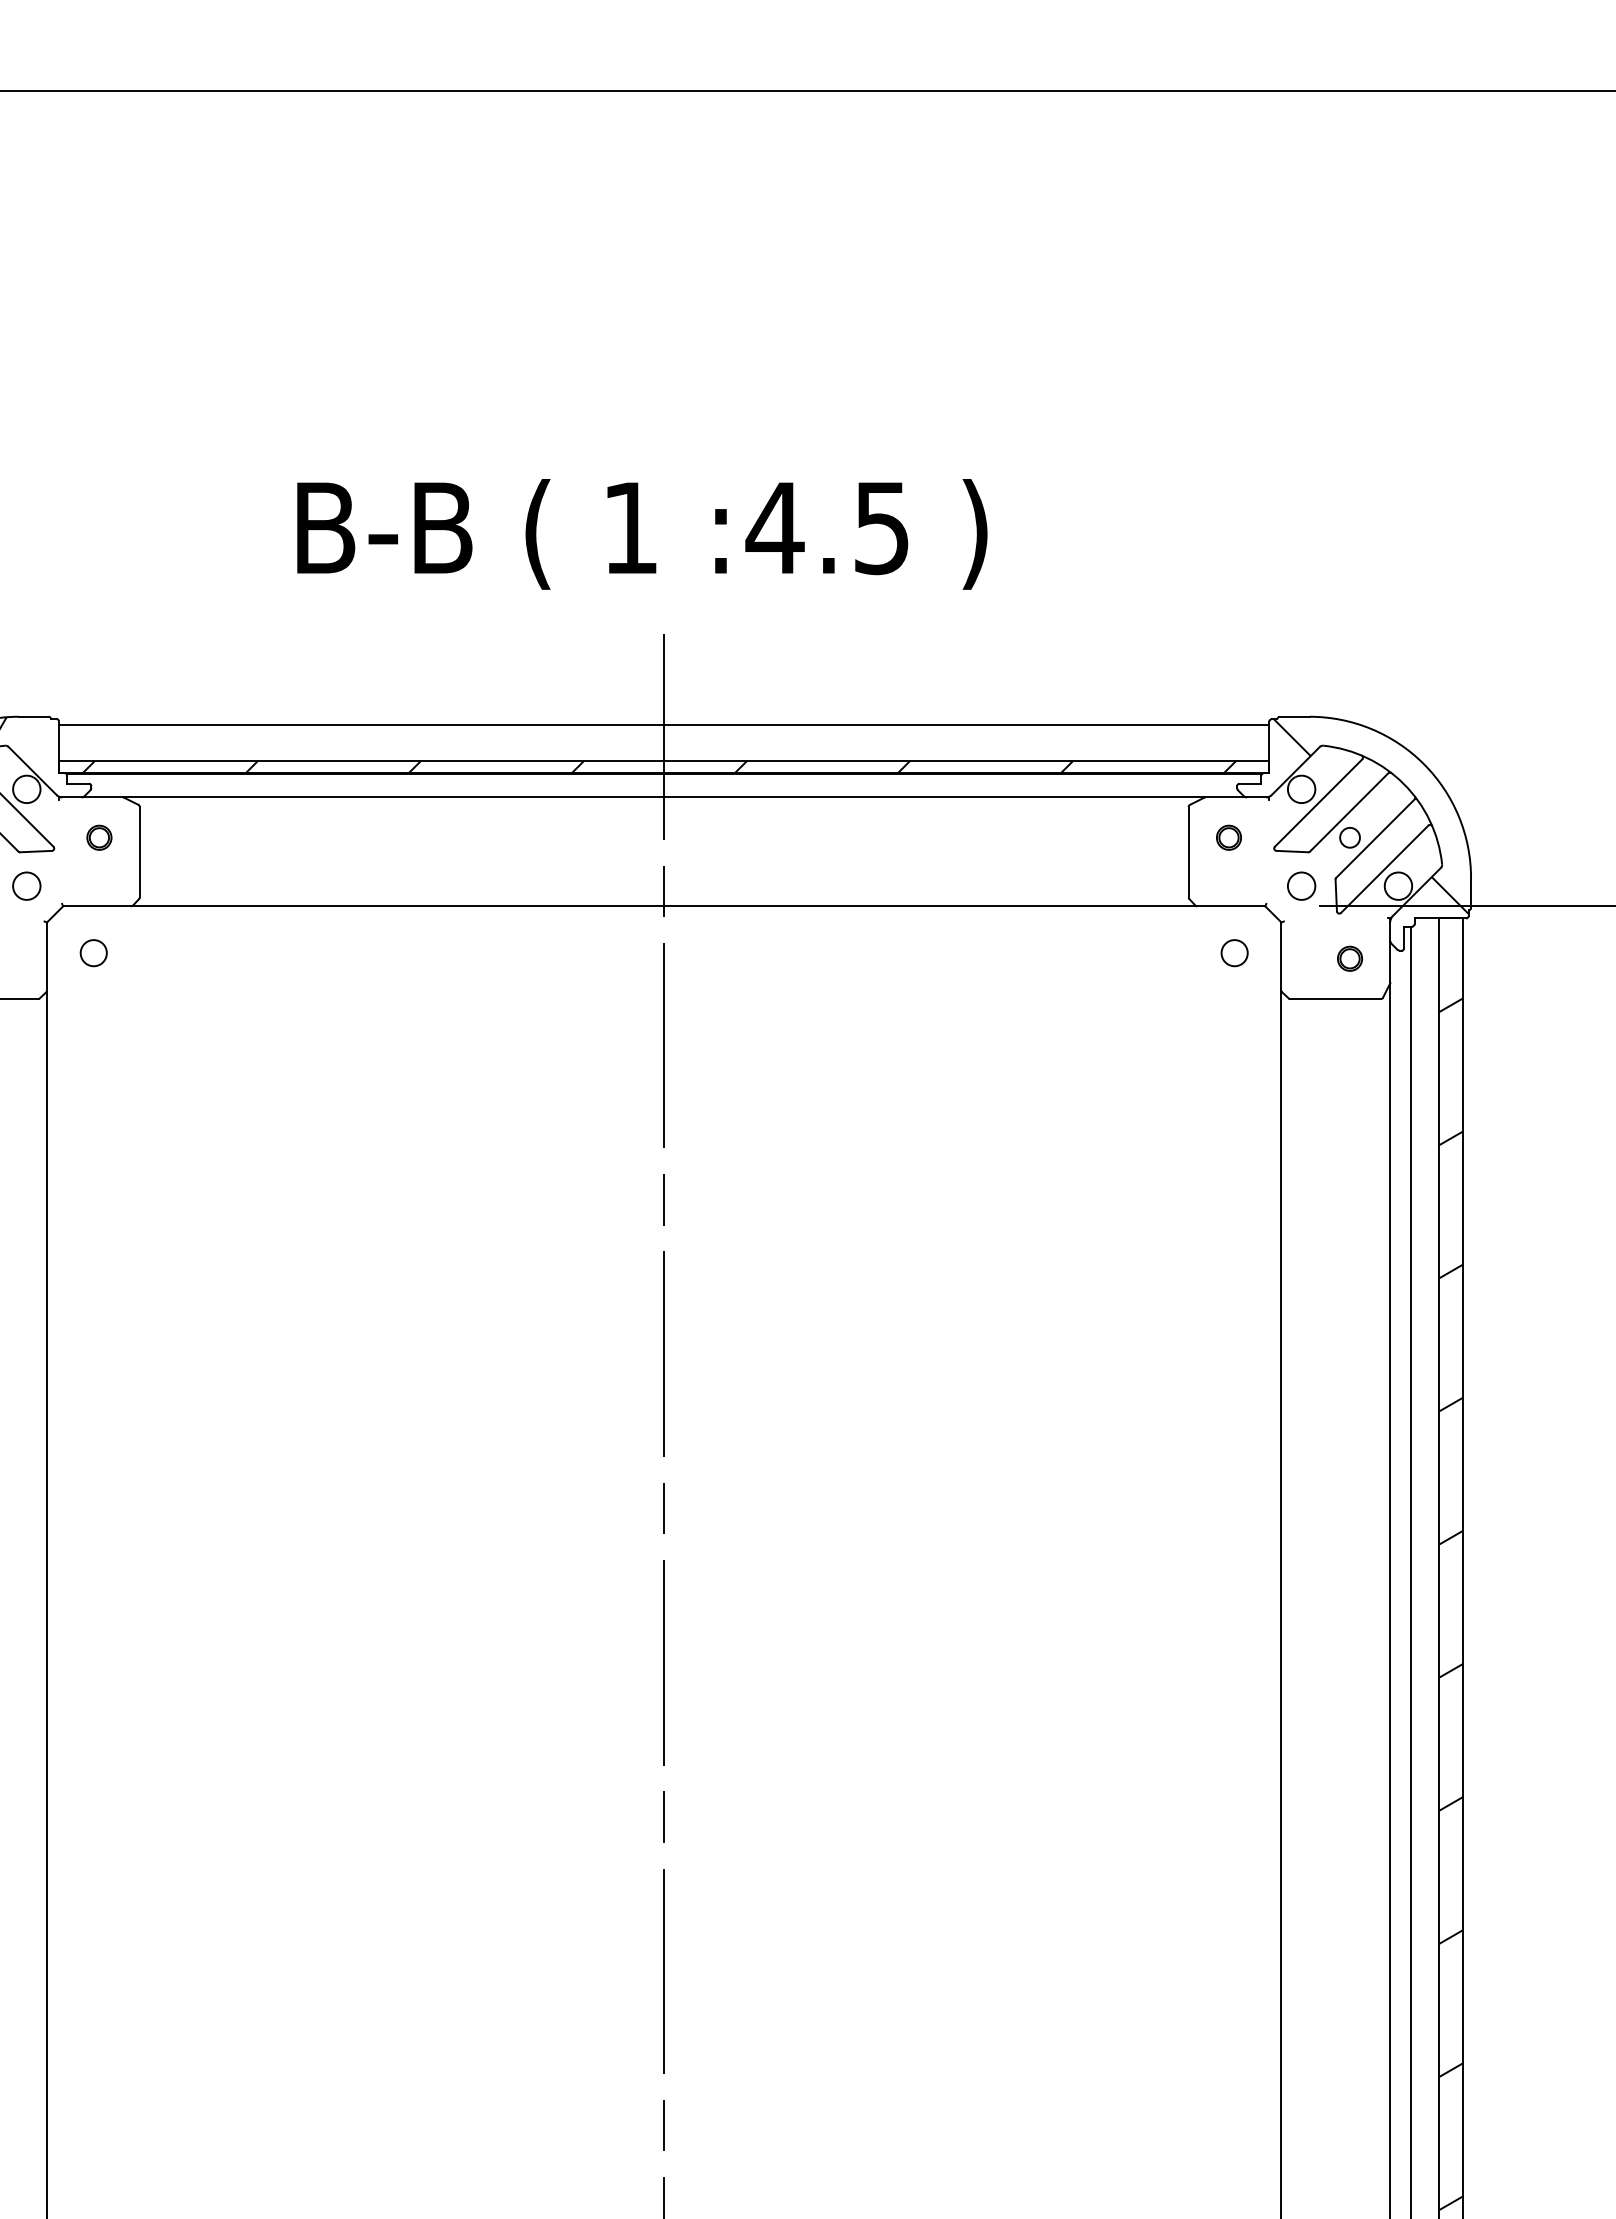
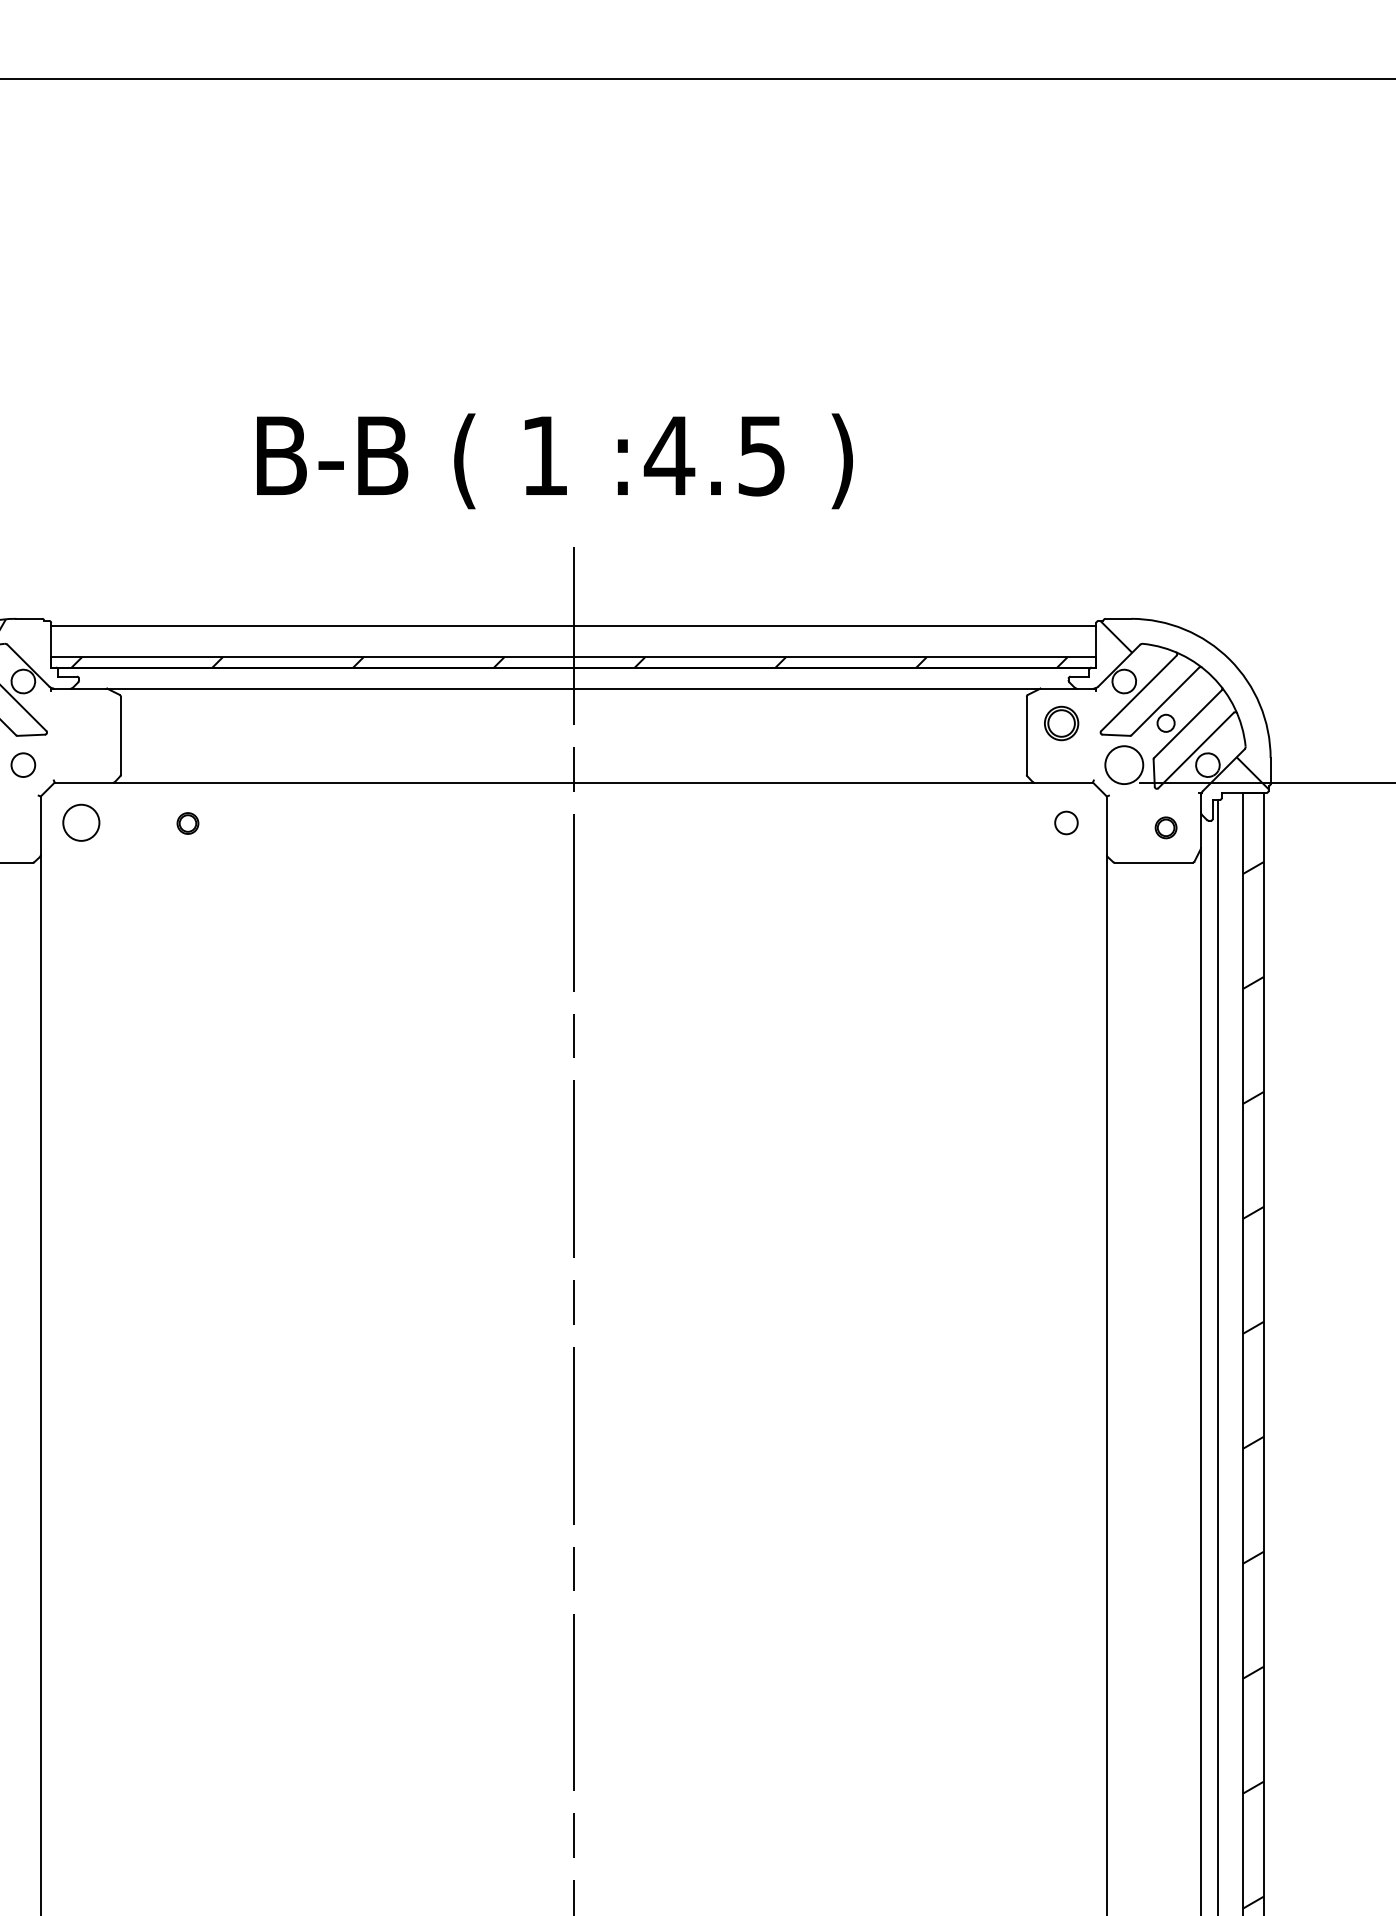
part: (99, 837) -> (188, 823), moved
part: (1228, 837) -> (1061, 723), size x1.6
circle: (1301, 885) -> (1124, 764), size x1.6
circle: (93, 953) -> (80, 823), size x1.6

